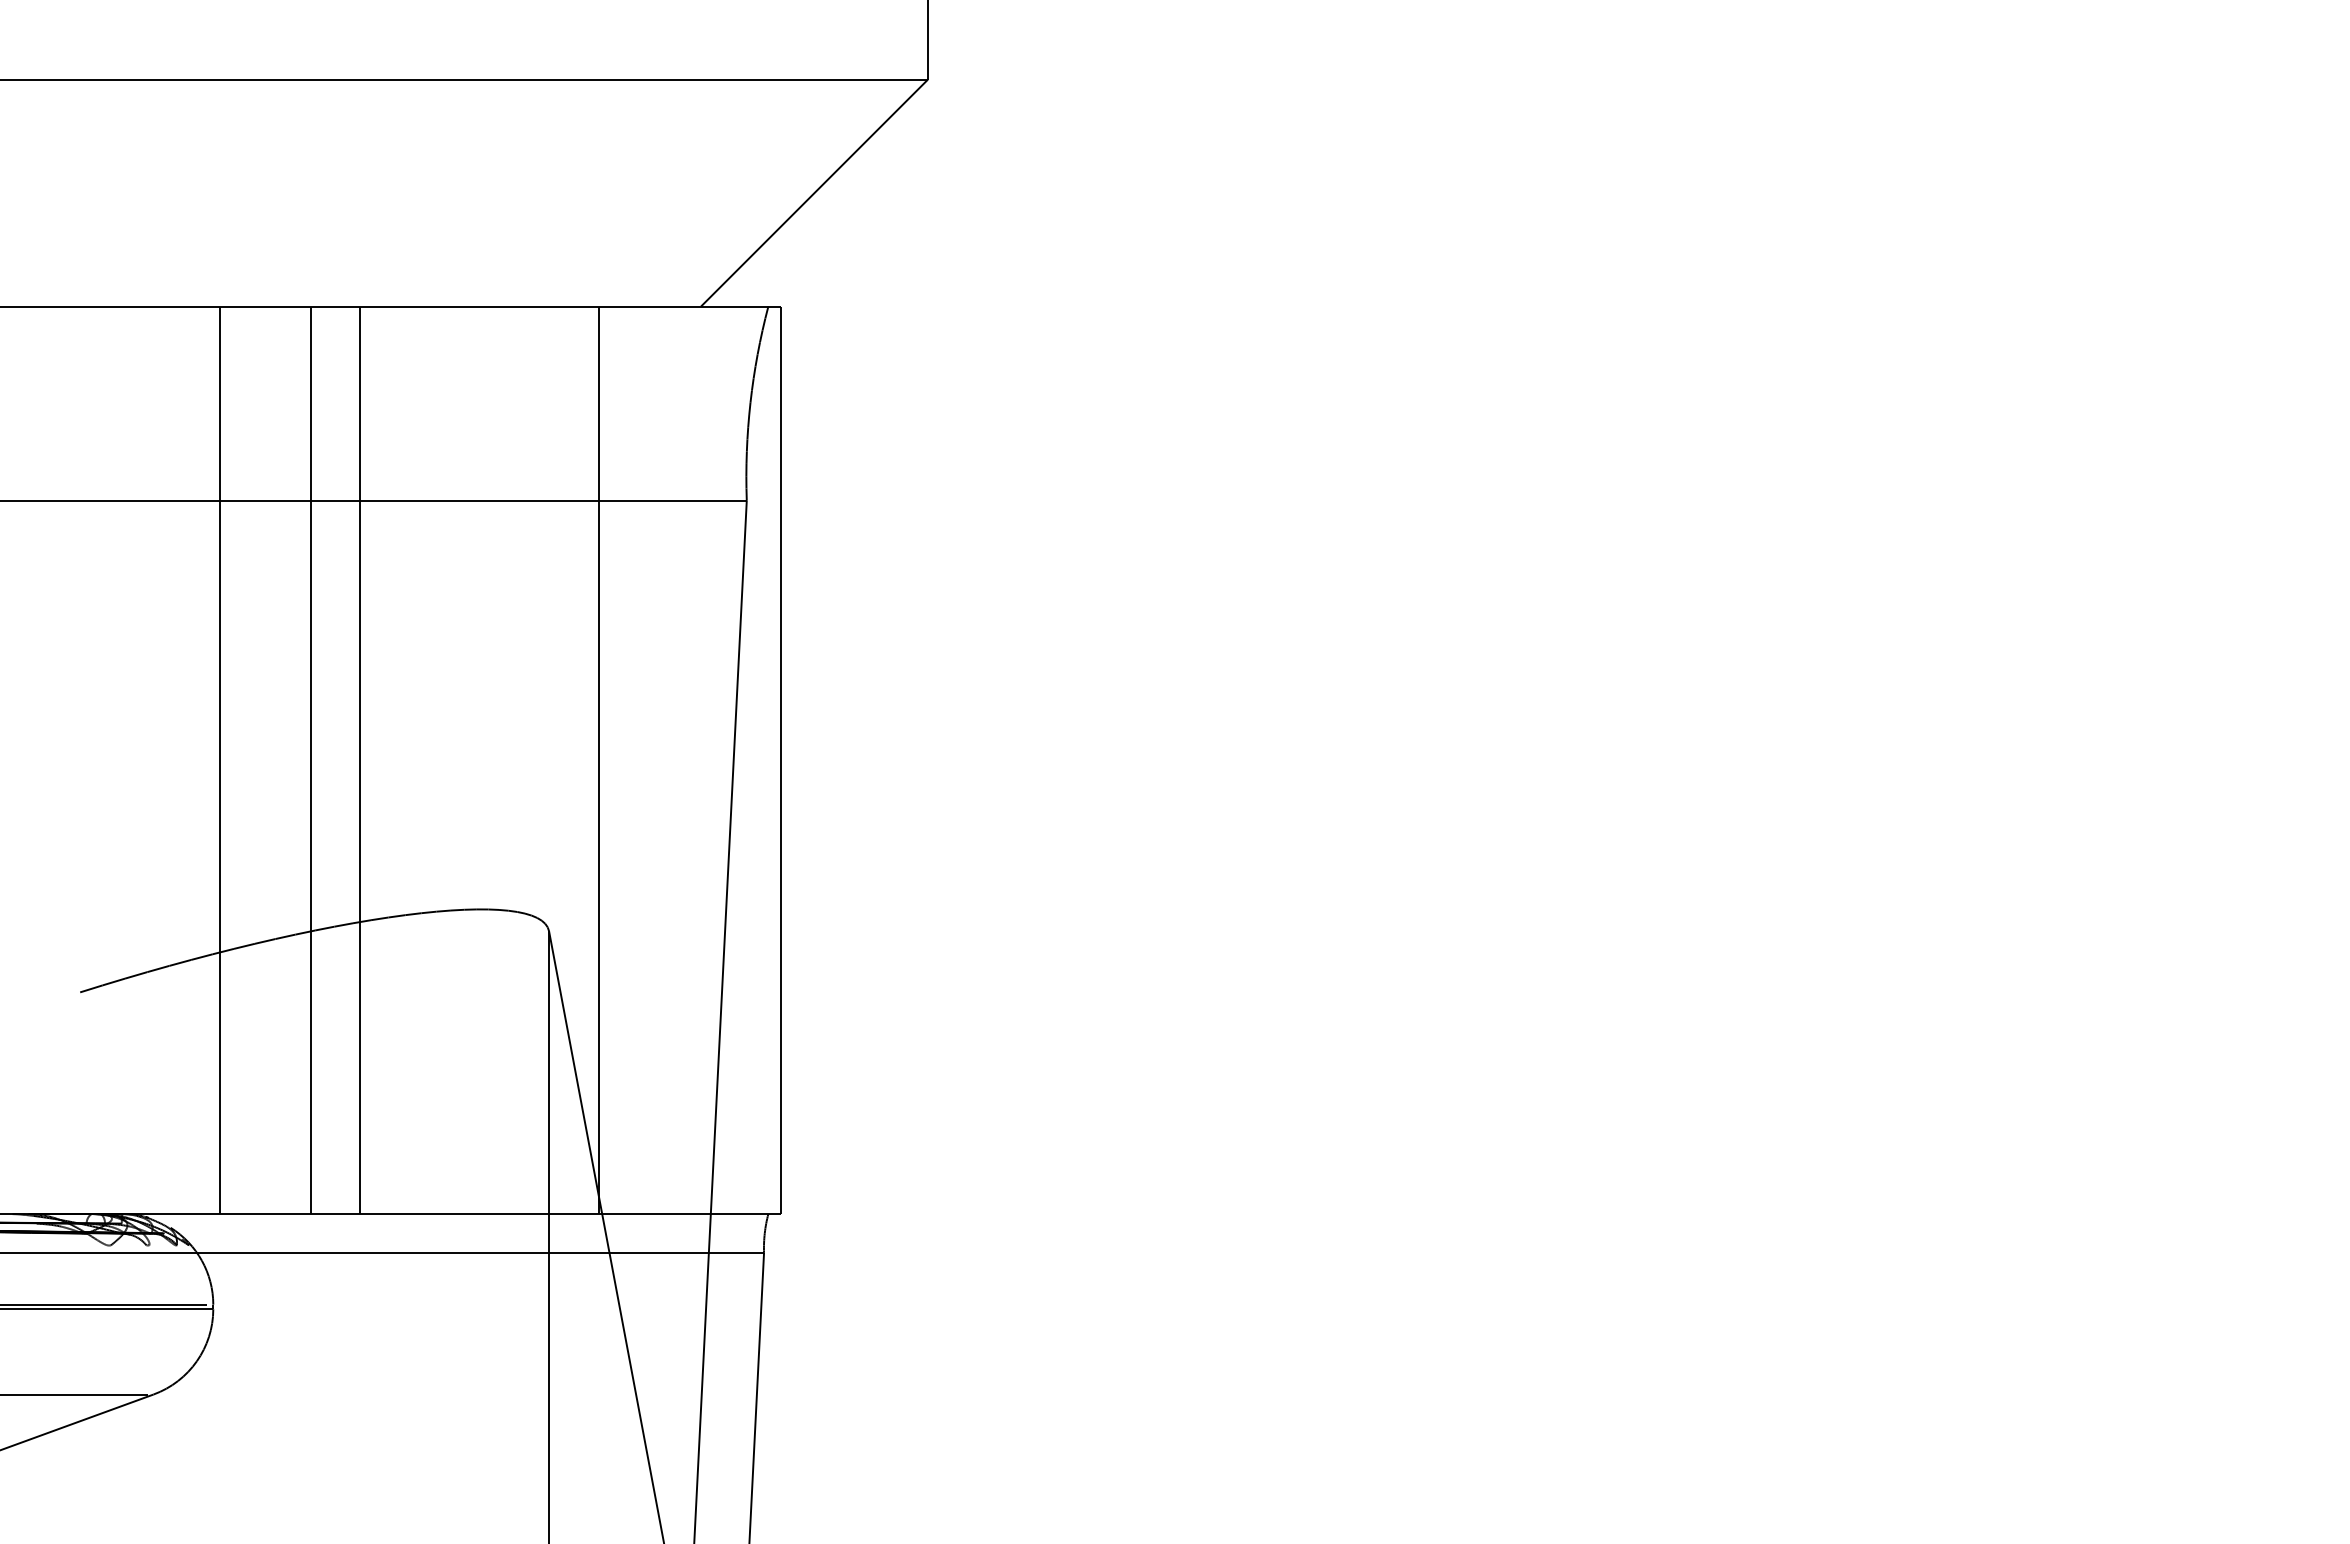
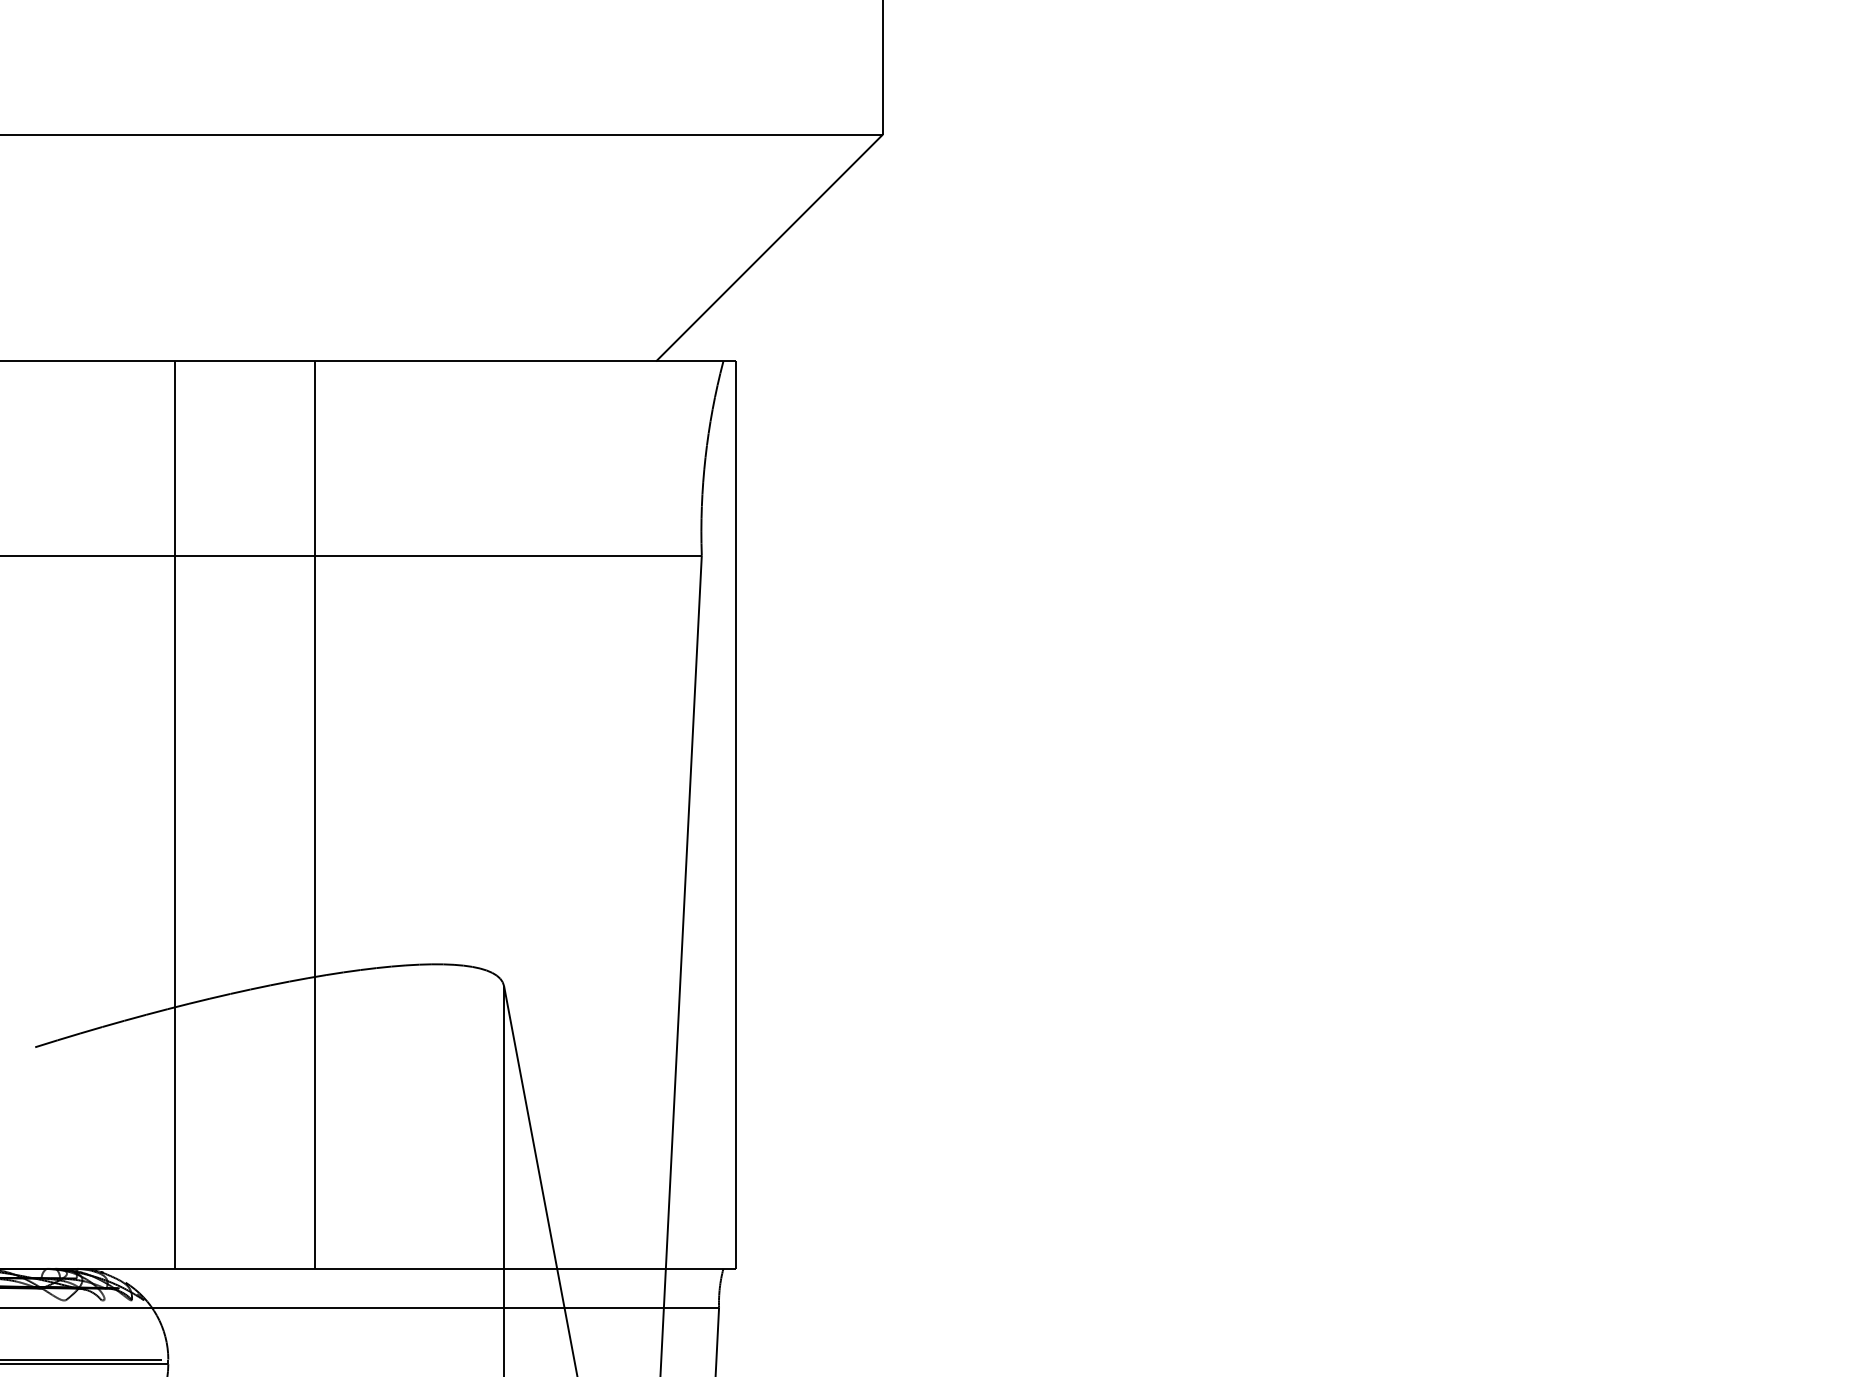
line: (310, 759) -> (265, 814), removed
line: (598, 759) -> (553, 814), removed

